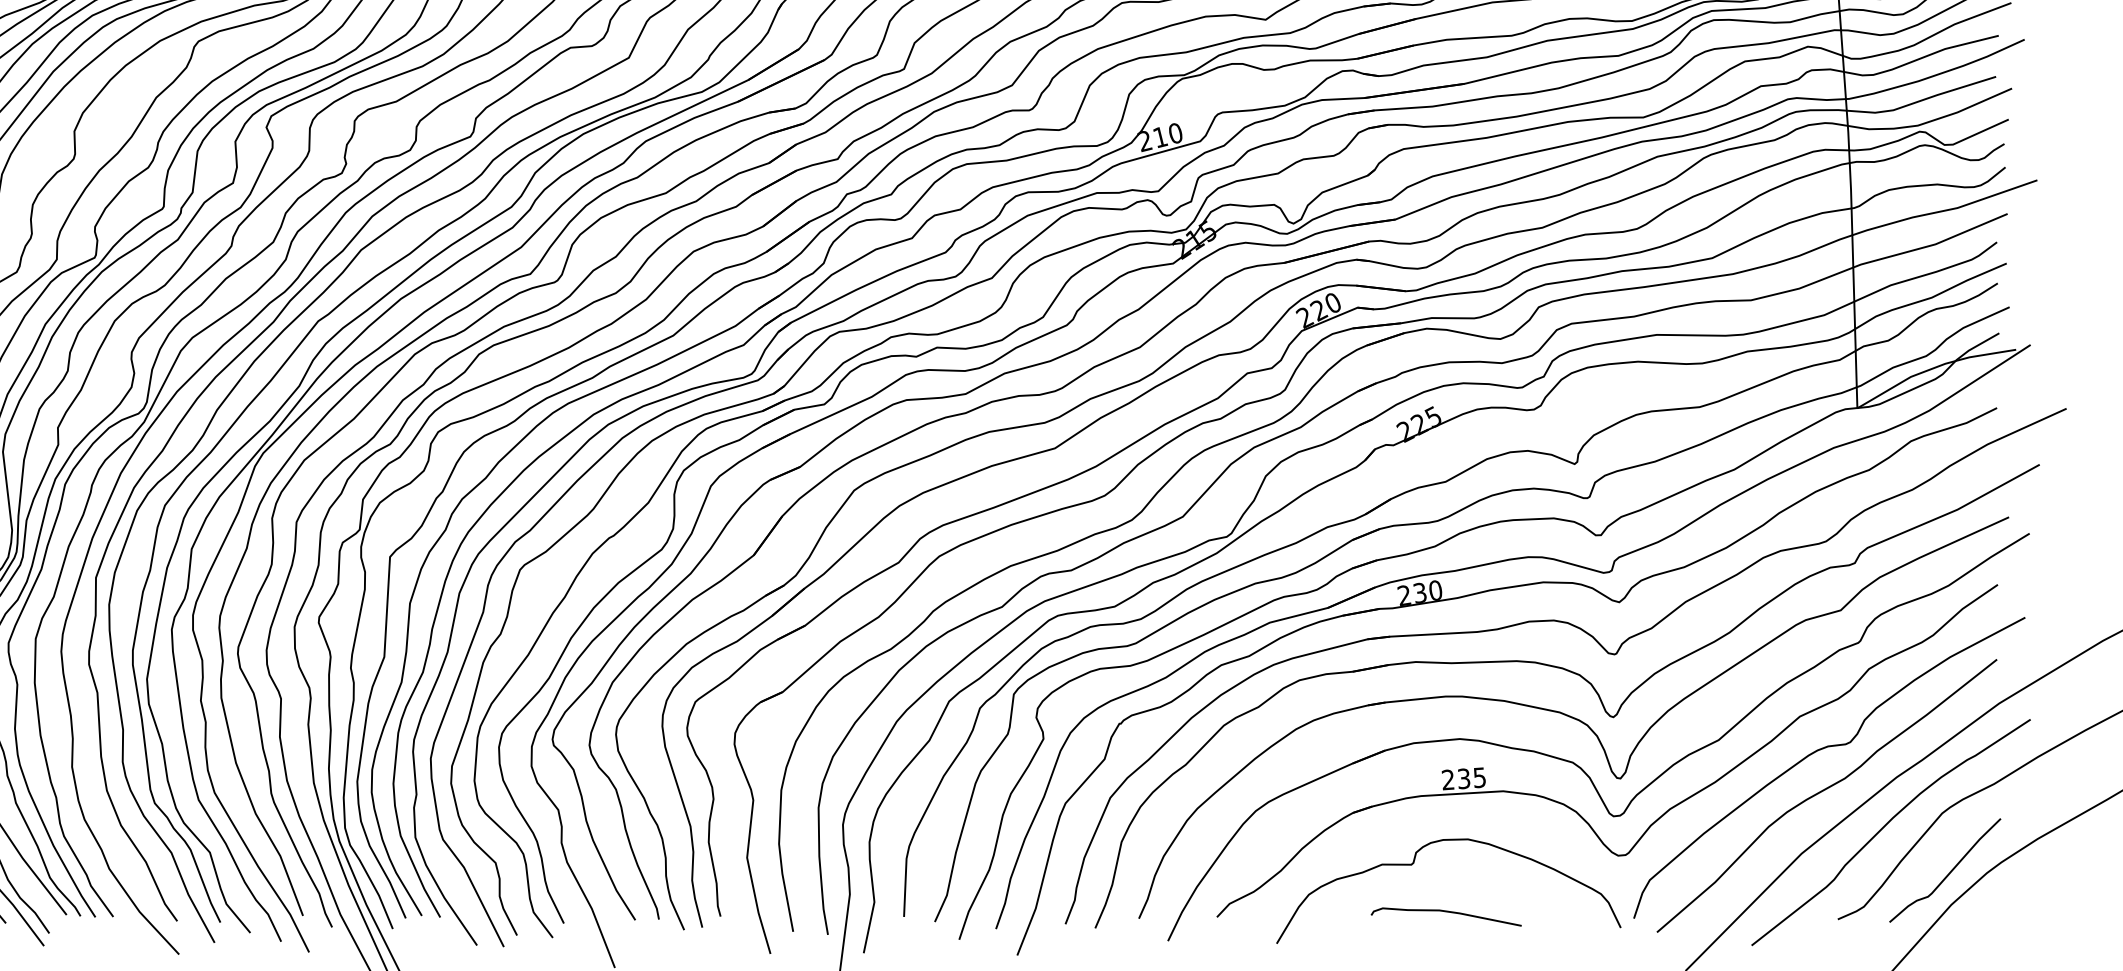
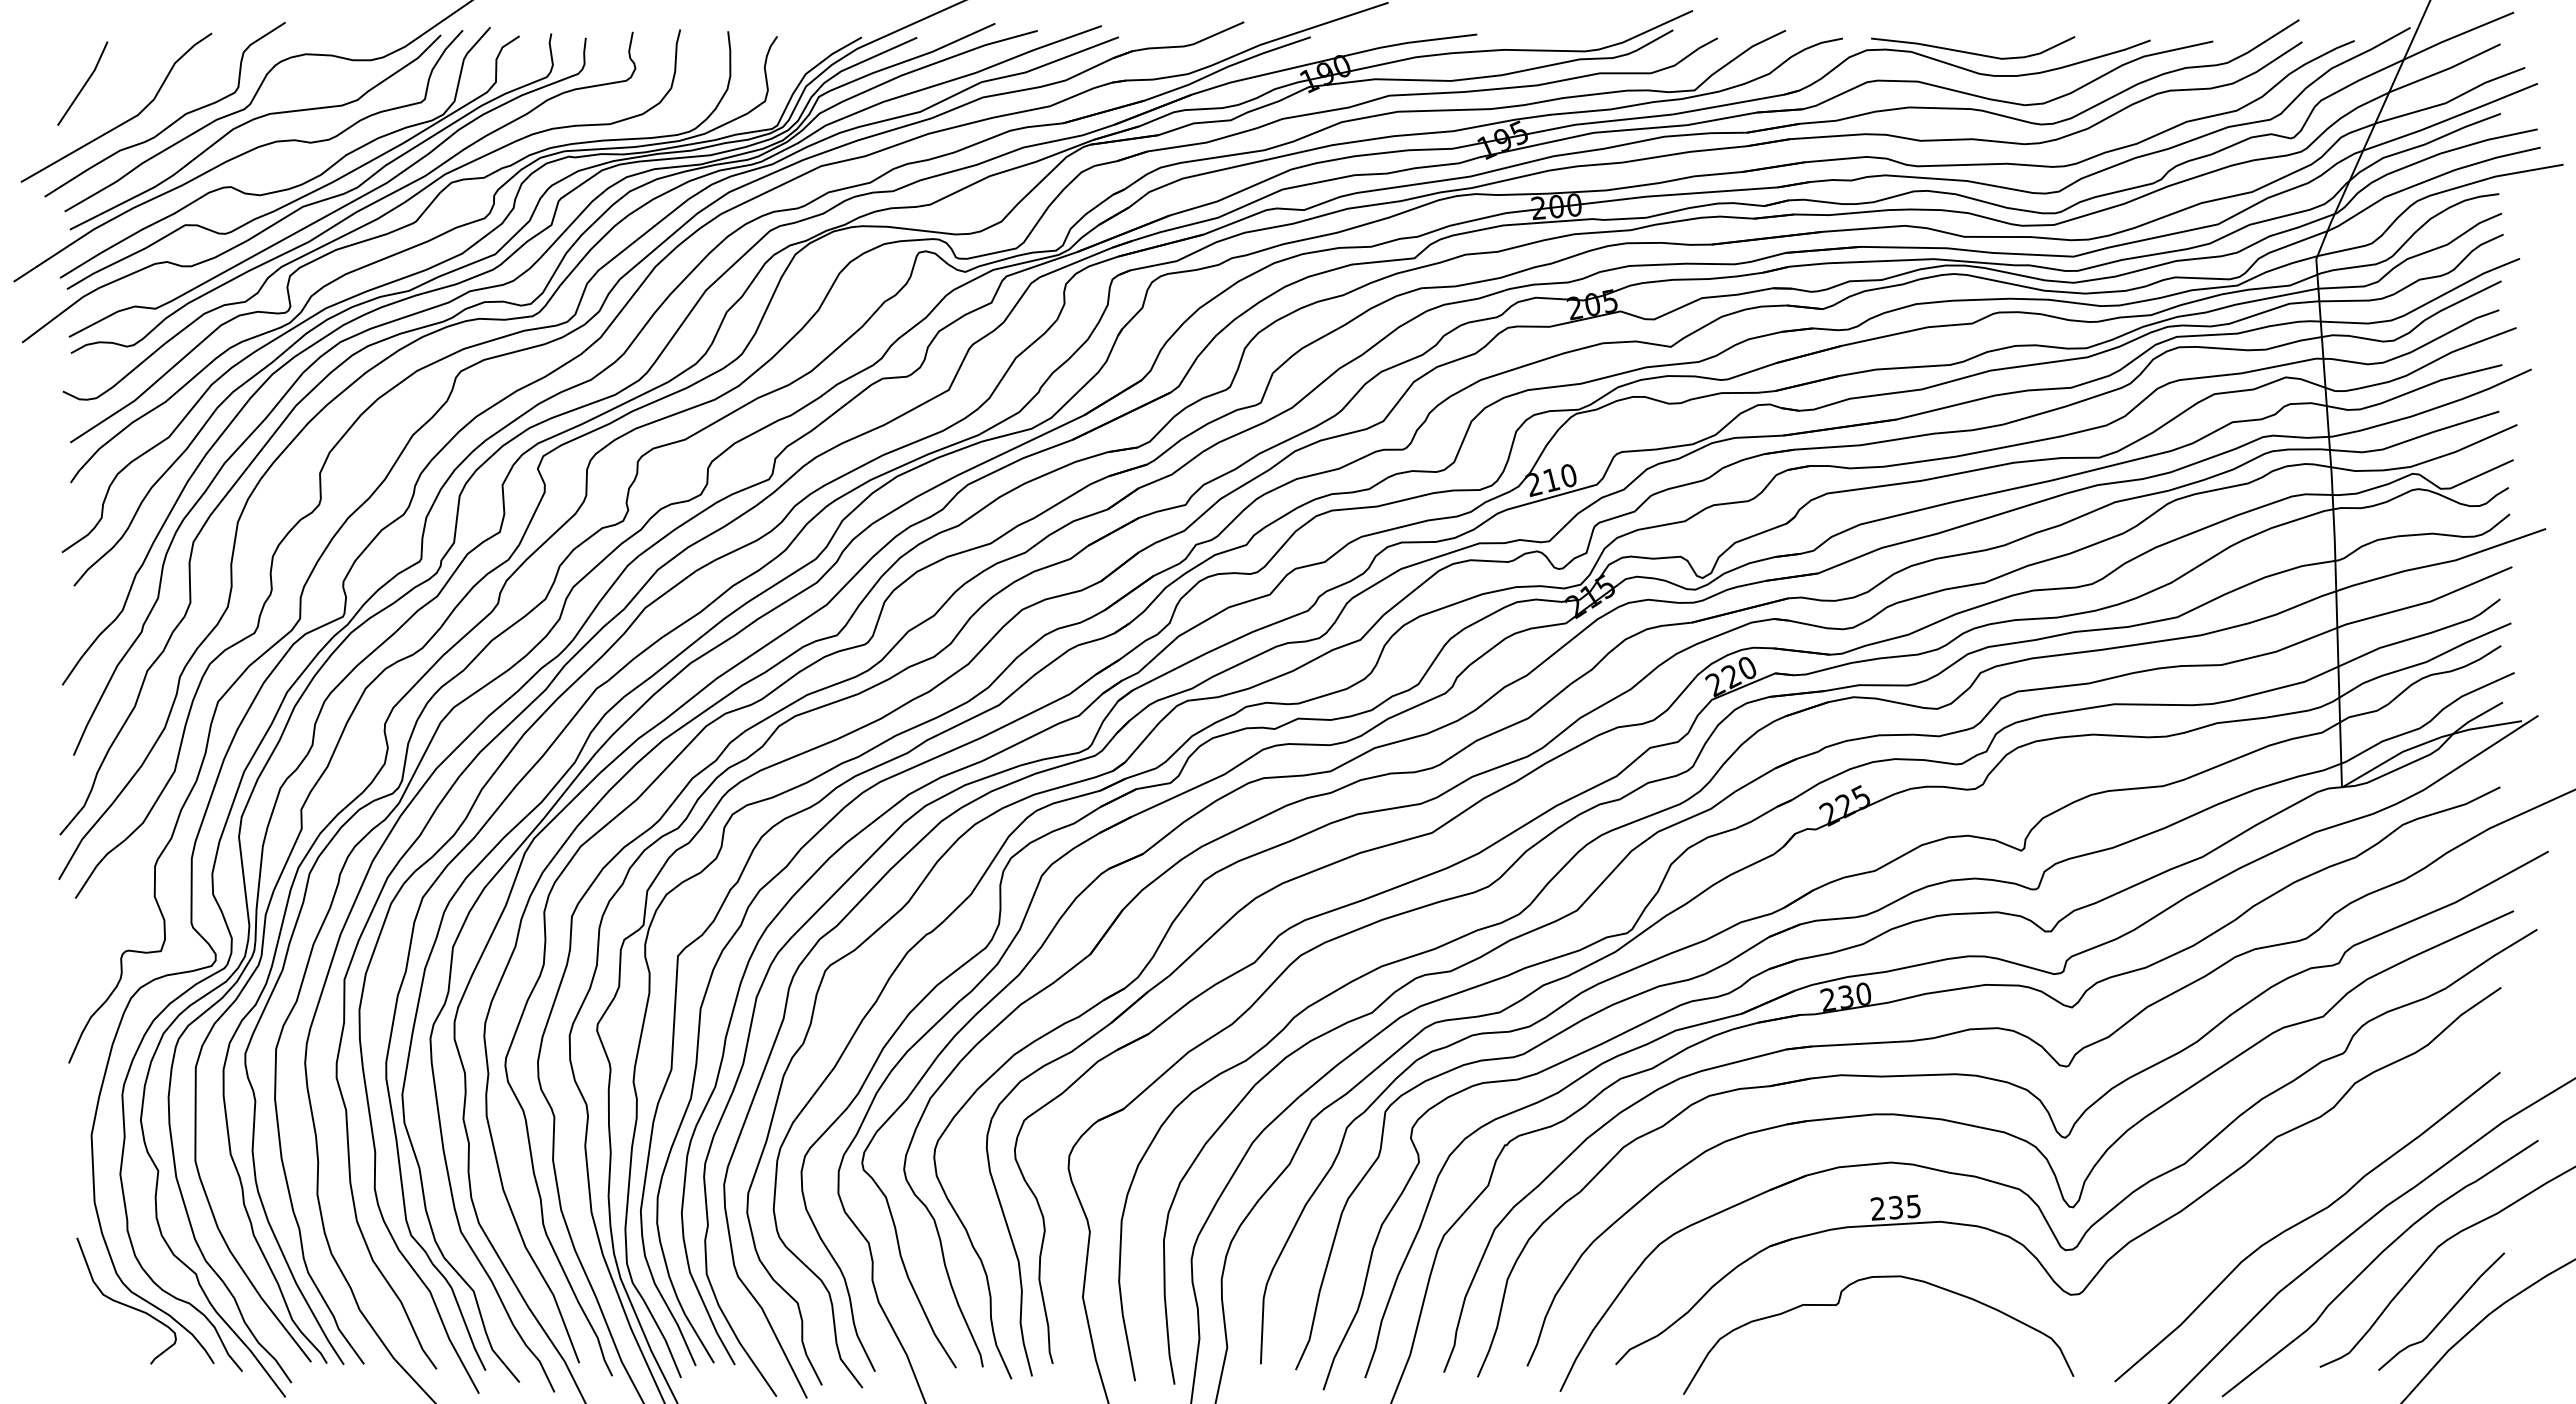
curve: (1820, 750) -> (2300, 1175), removed
curve: (1446, 912) -> (1876, 1359), removed

